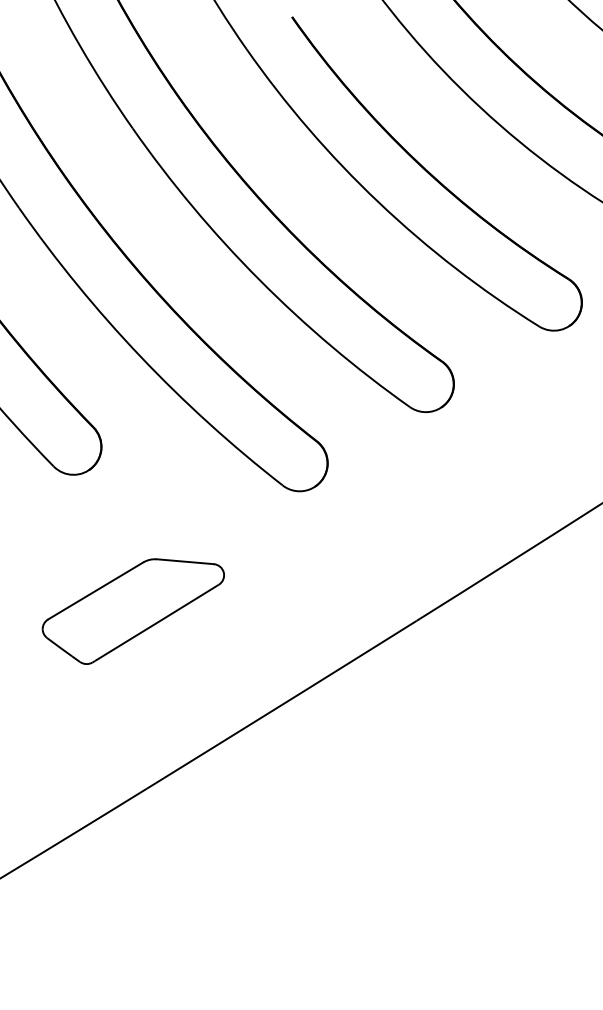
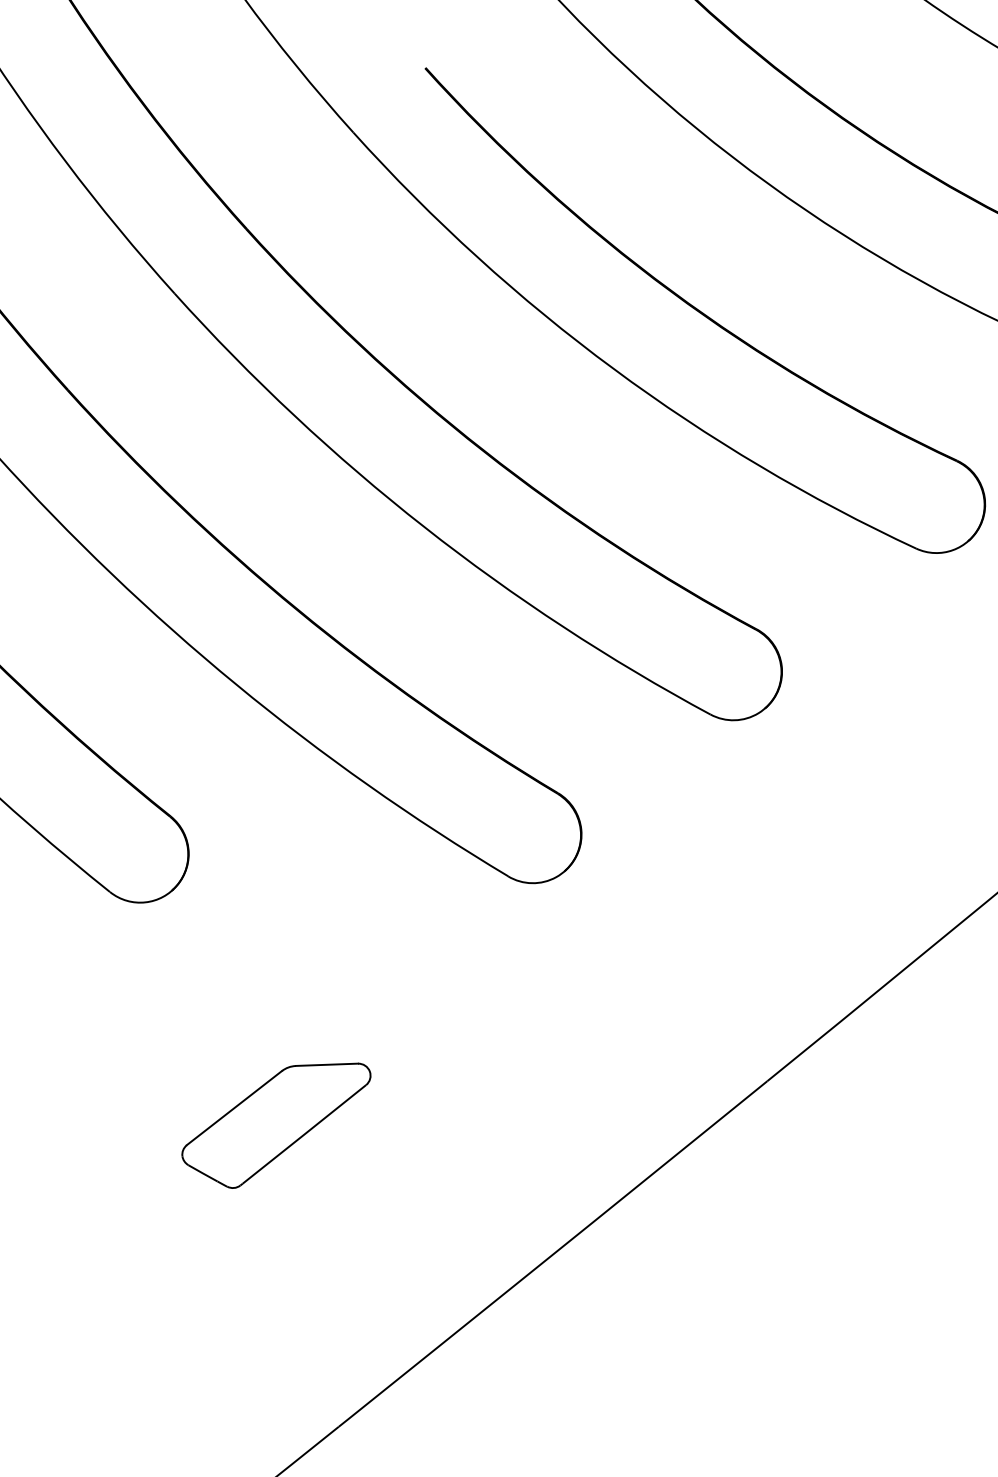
part: (132, 611) -> (276, 1125), size x0.62

